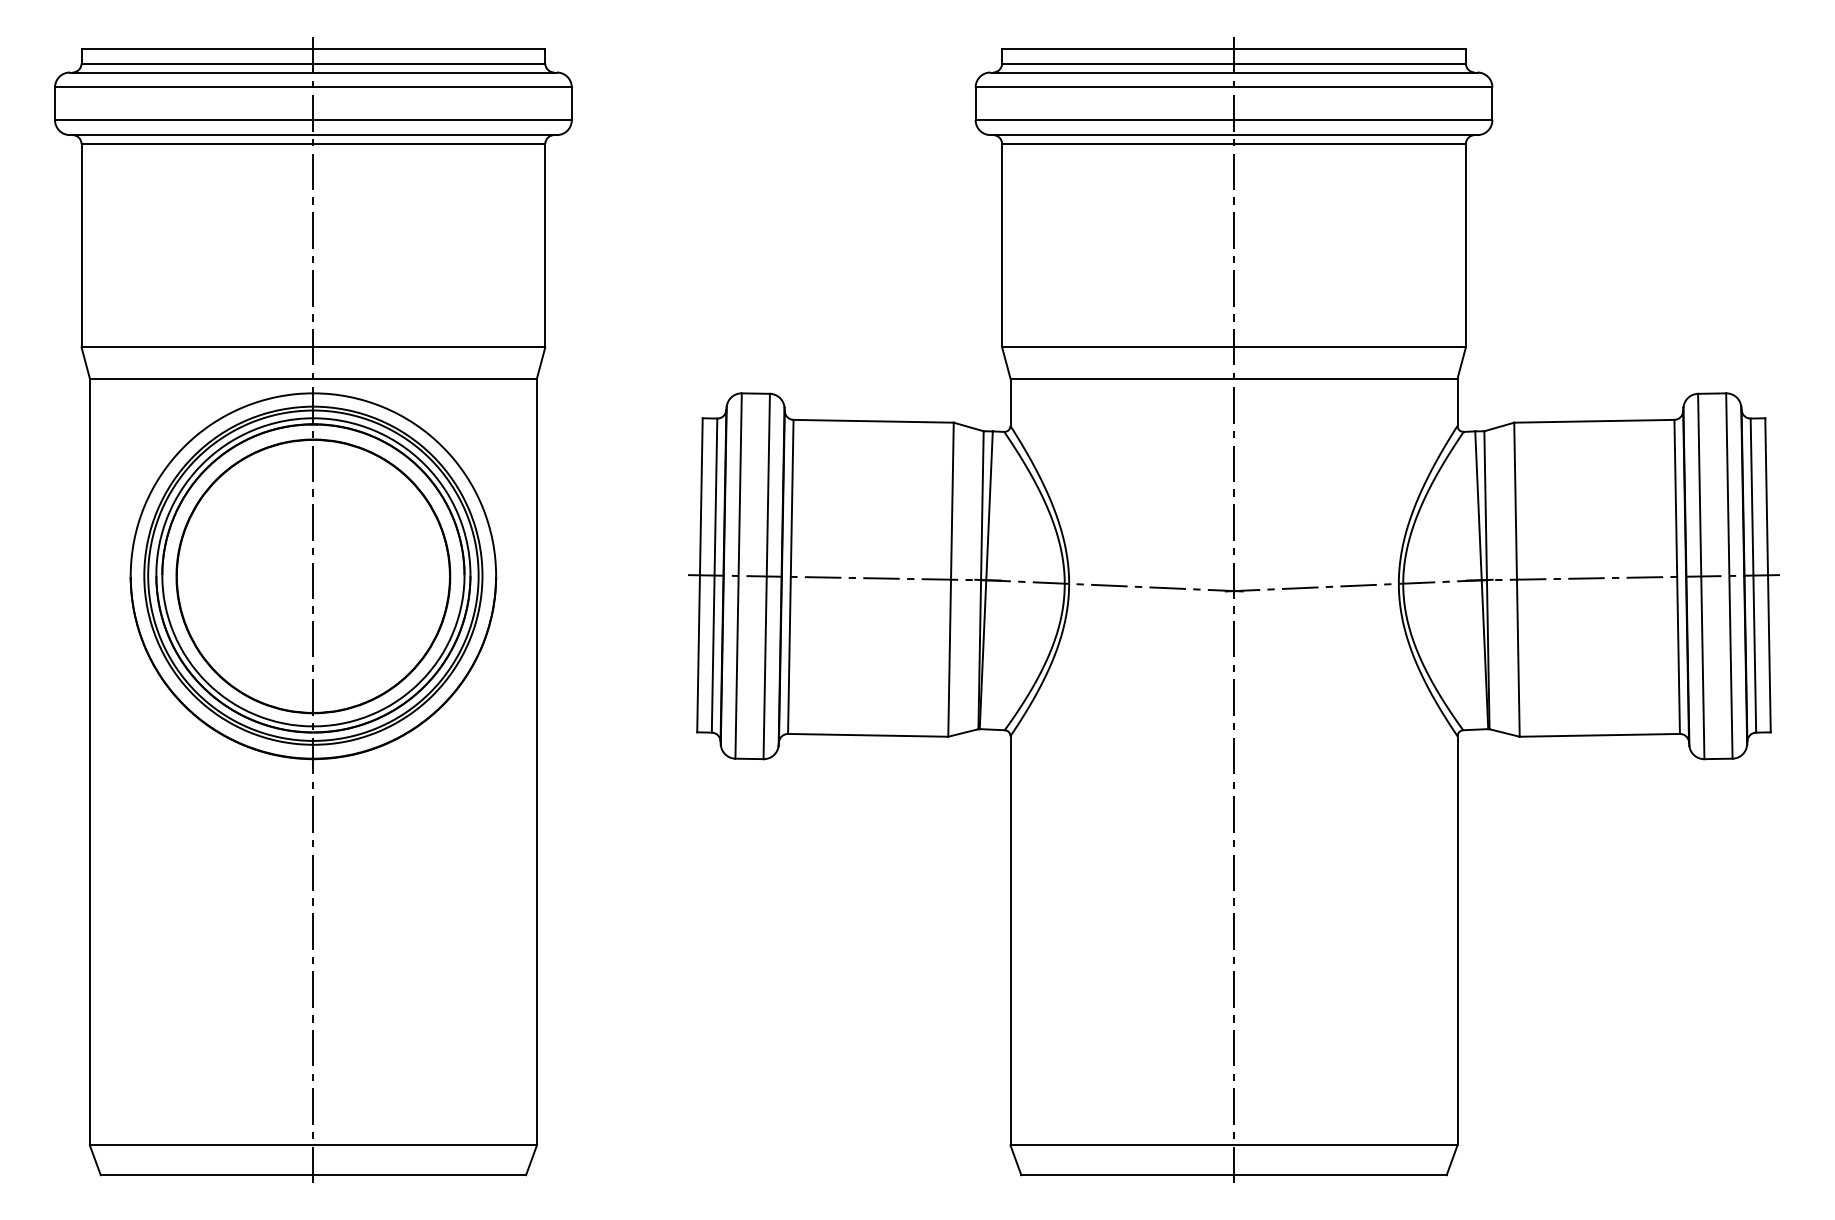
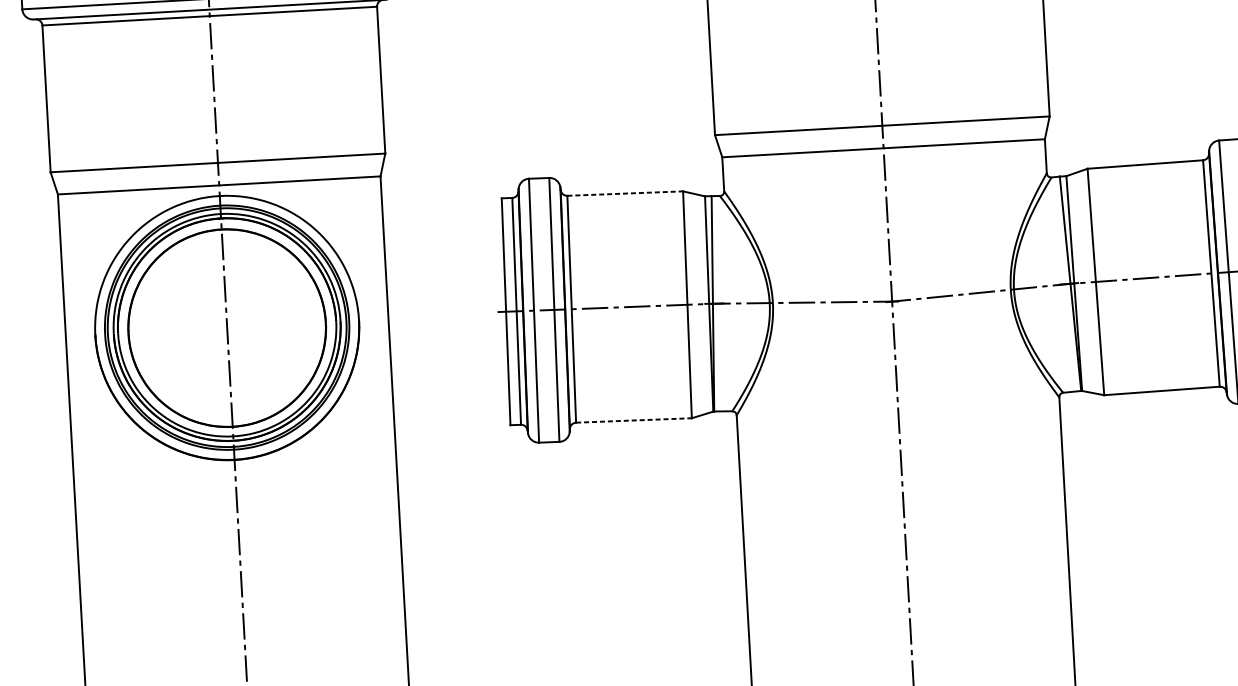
line: (874, 421) -> (625, 193), solid -> dashed
line: (868, 735) -> (634, 420), solid -> dashed

